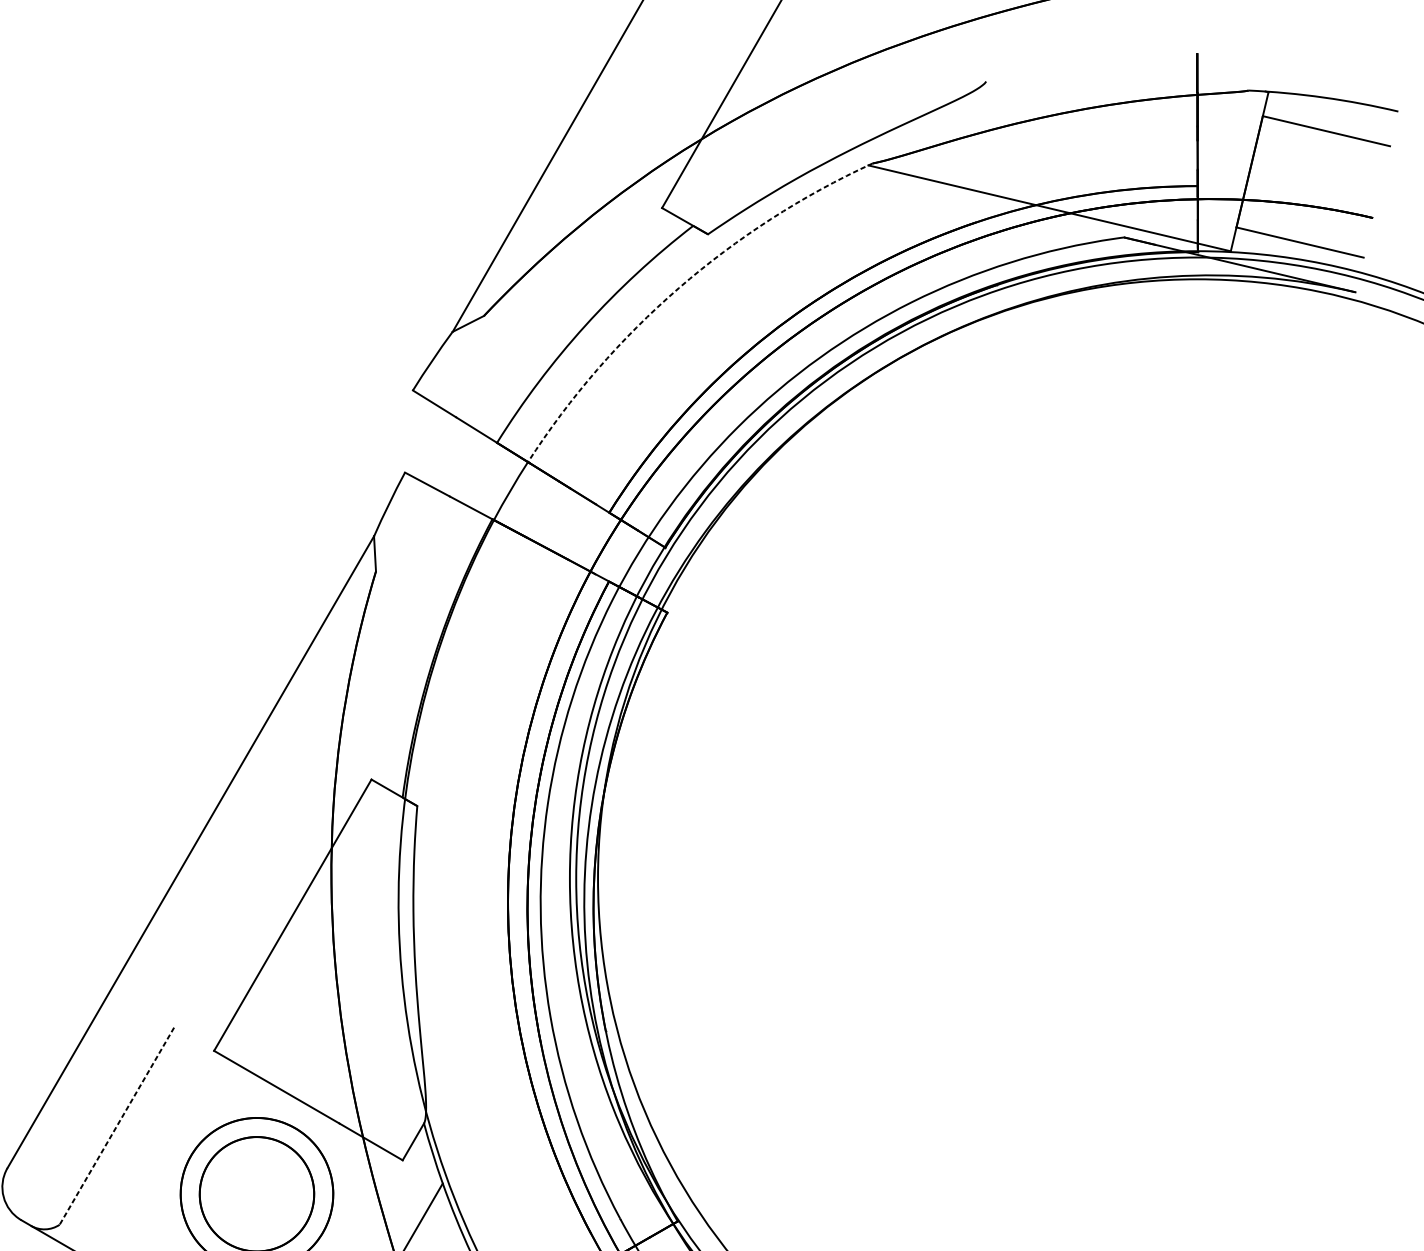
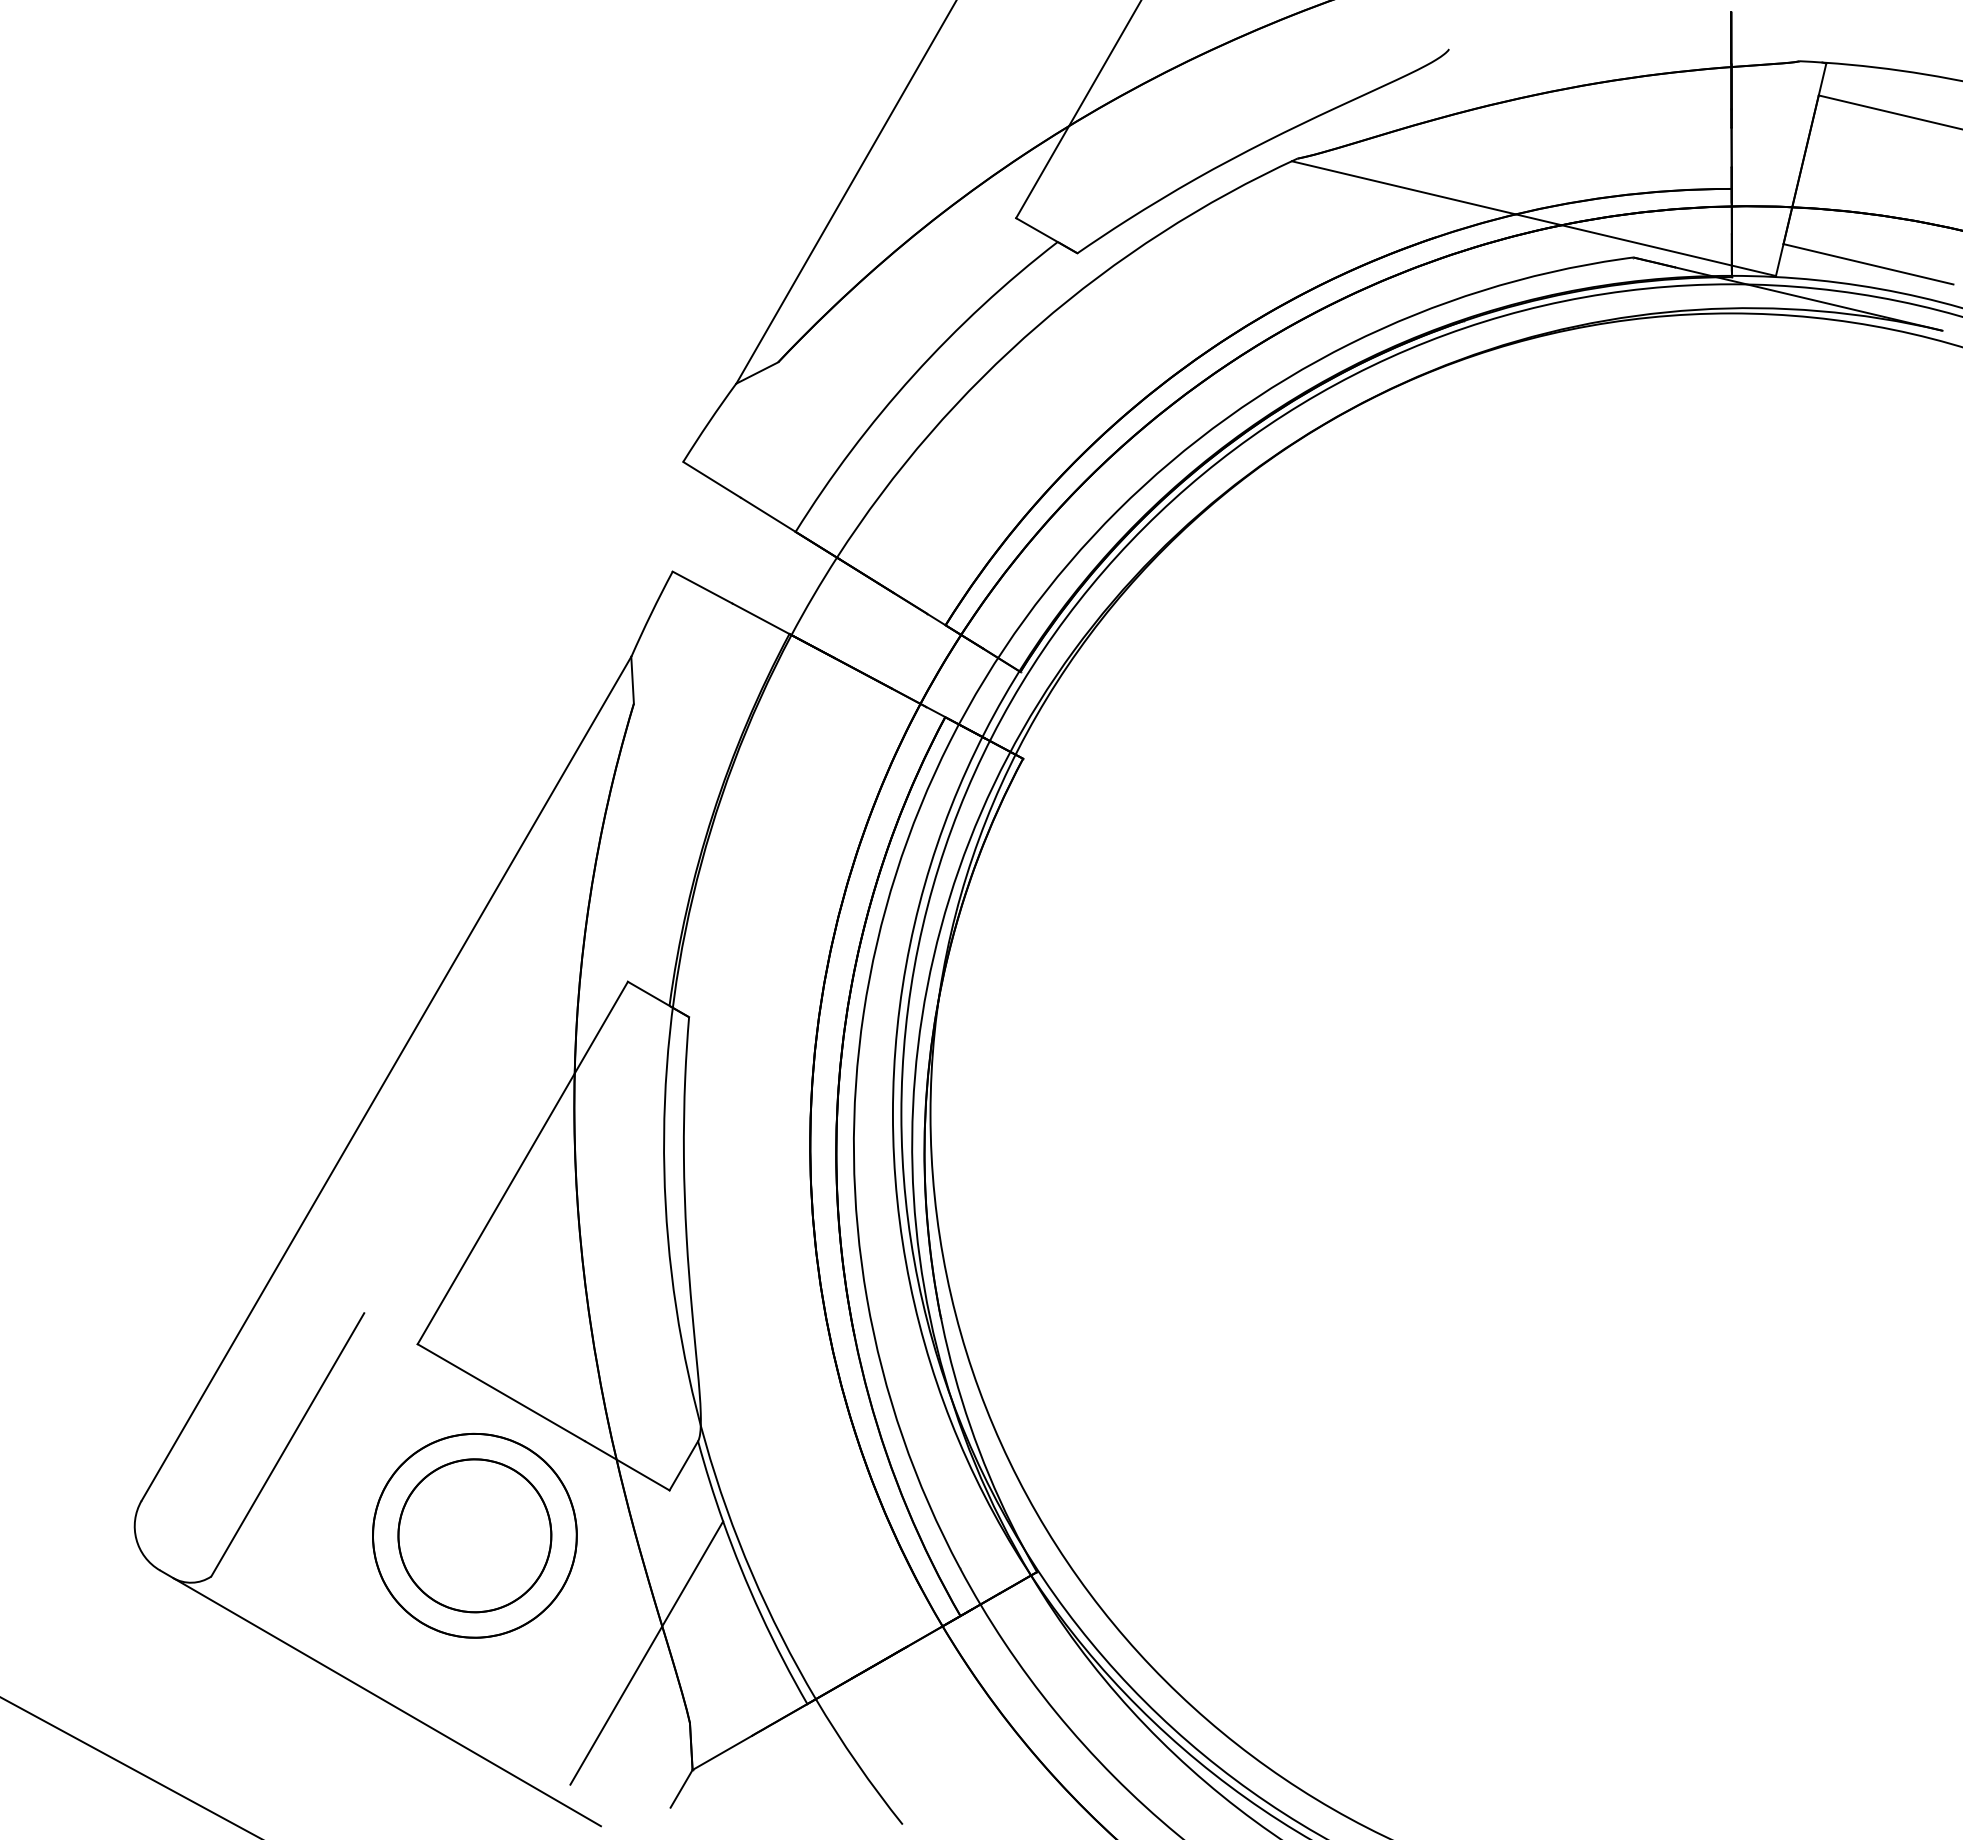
arc: (678, 288) -> (1038, 325), dashed -> solid
line: (116, 1126) -> (287, 1445), dashed -> solid

